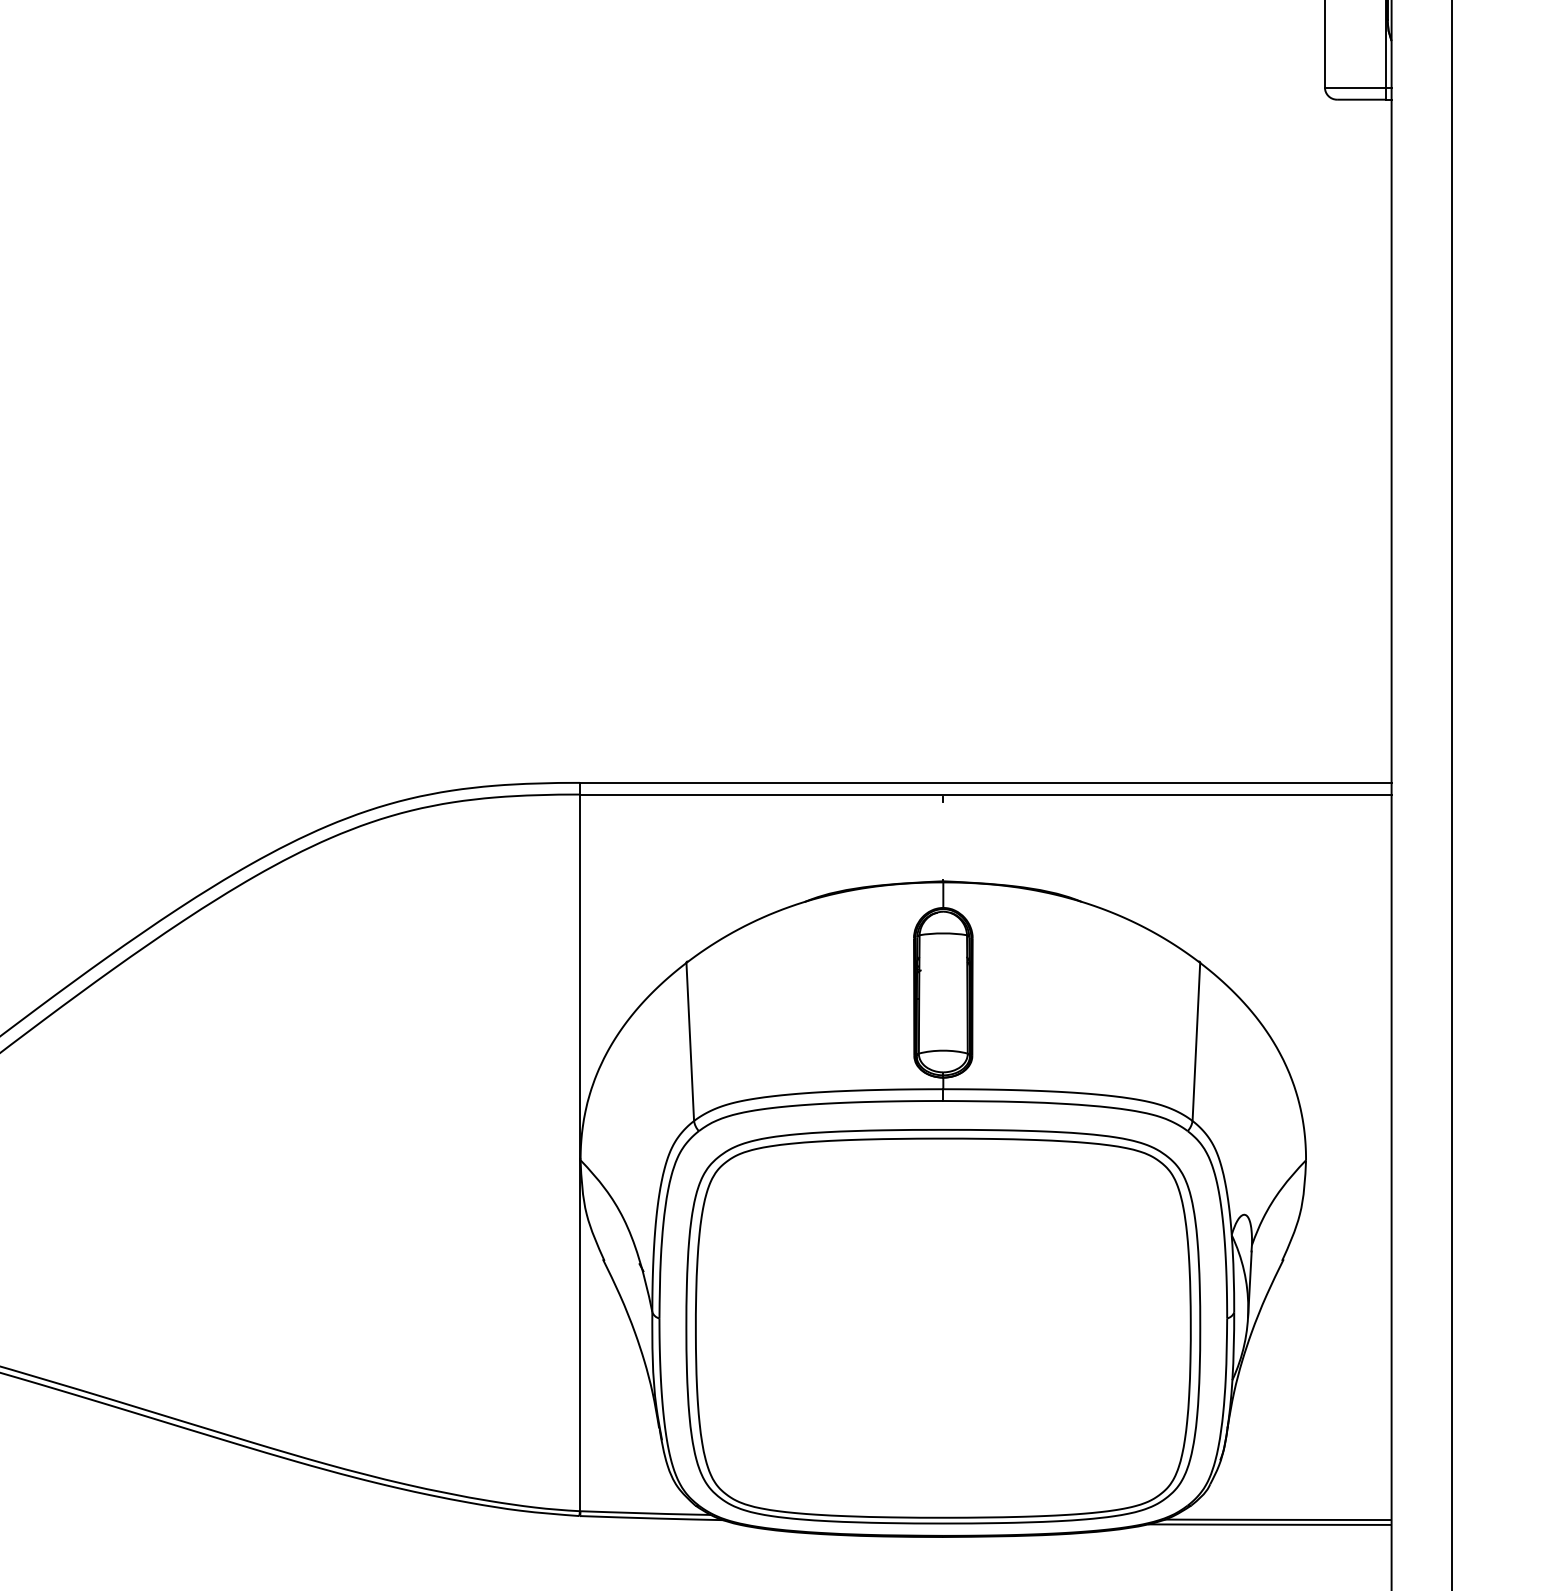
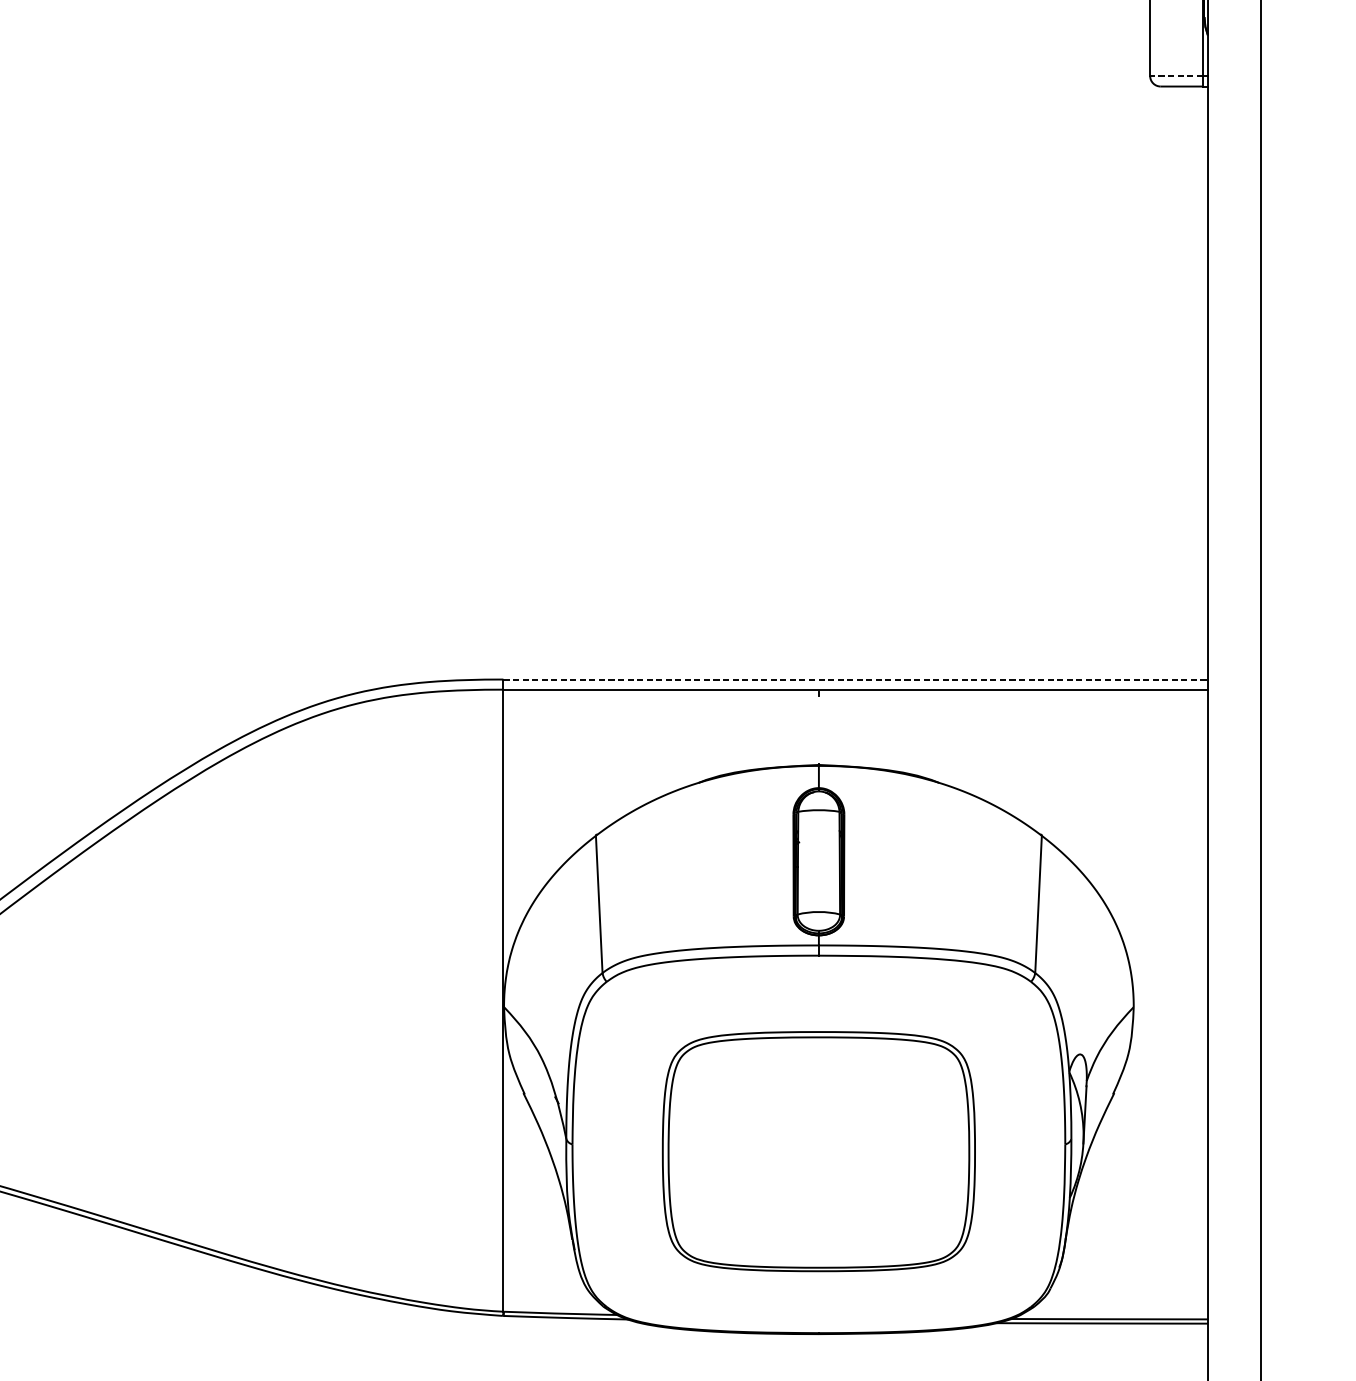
line: (1354, 87) -> (1175, 75), solid -> dashed
line: (985, 782) -> (855, 679), solid -> dashed
part: (943, 1326) -> (819, 1151), size x0.7

